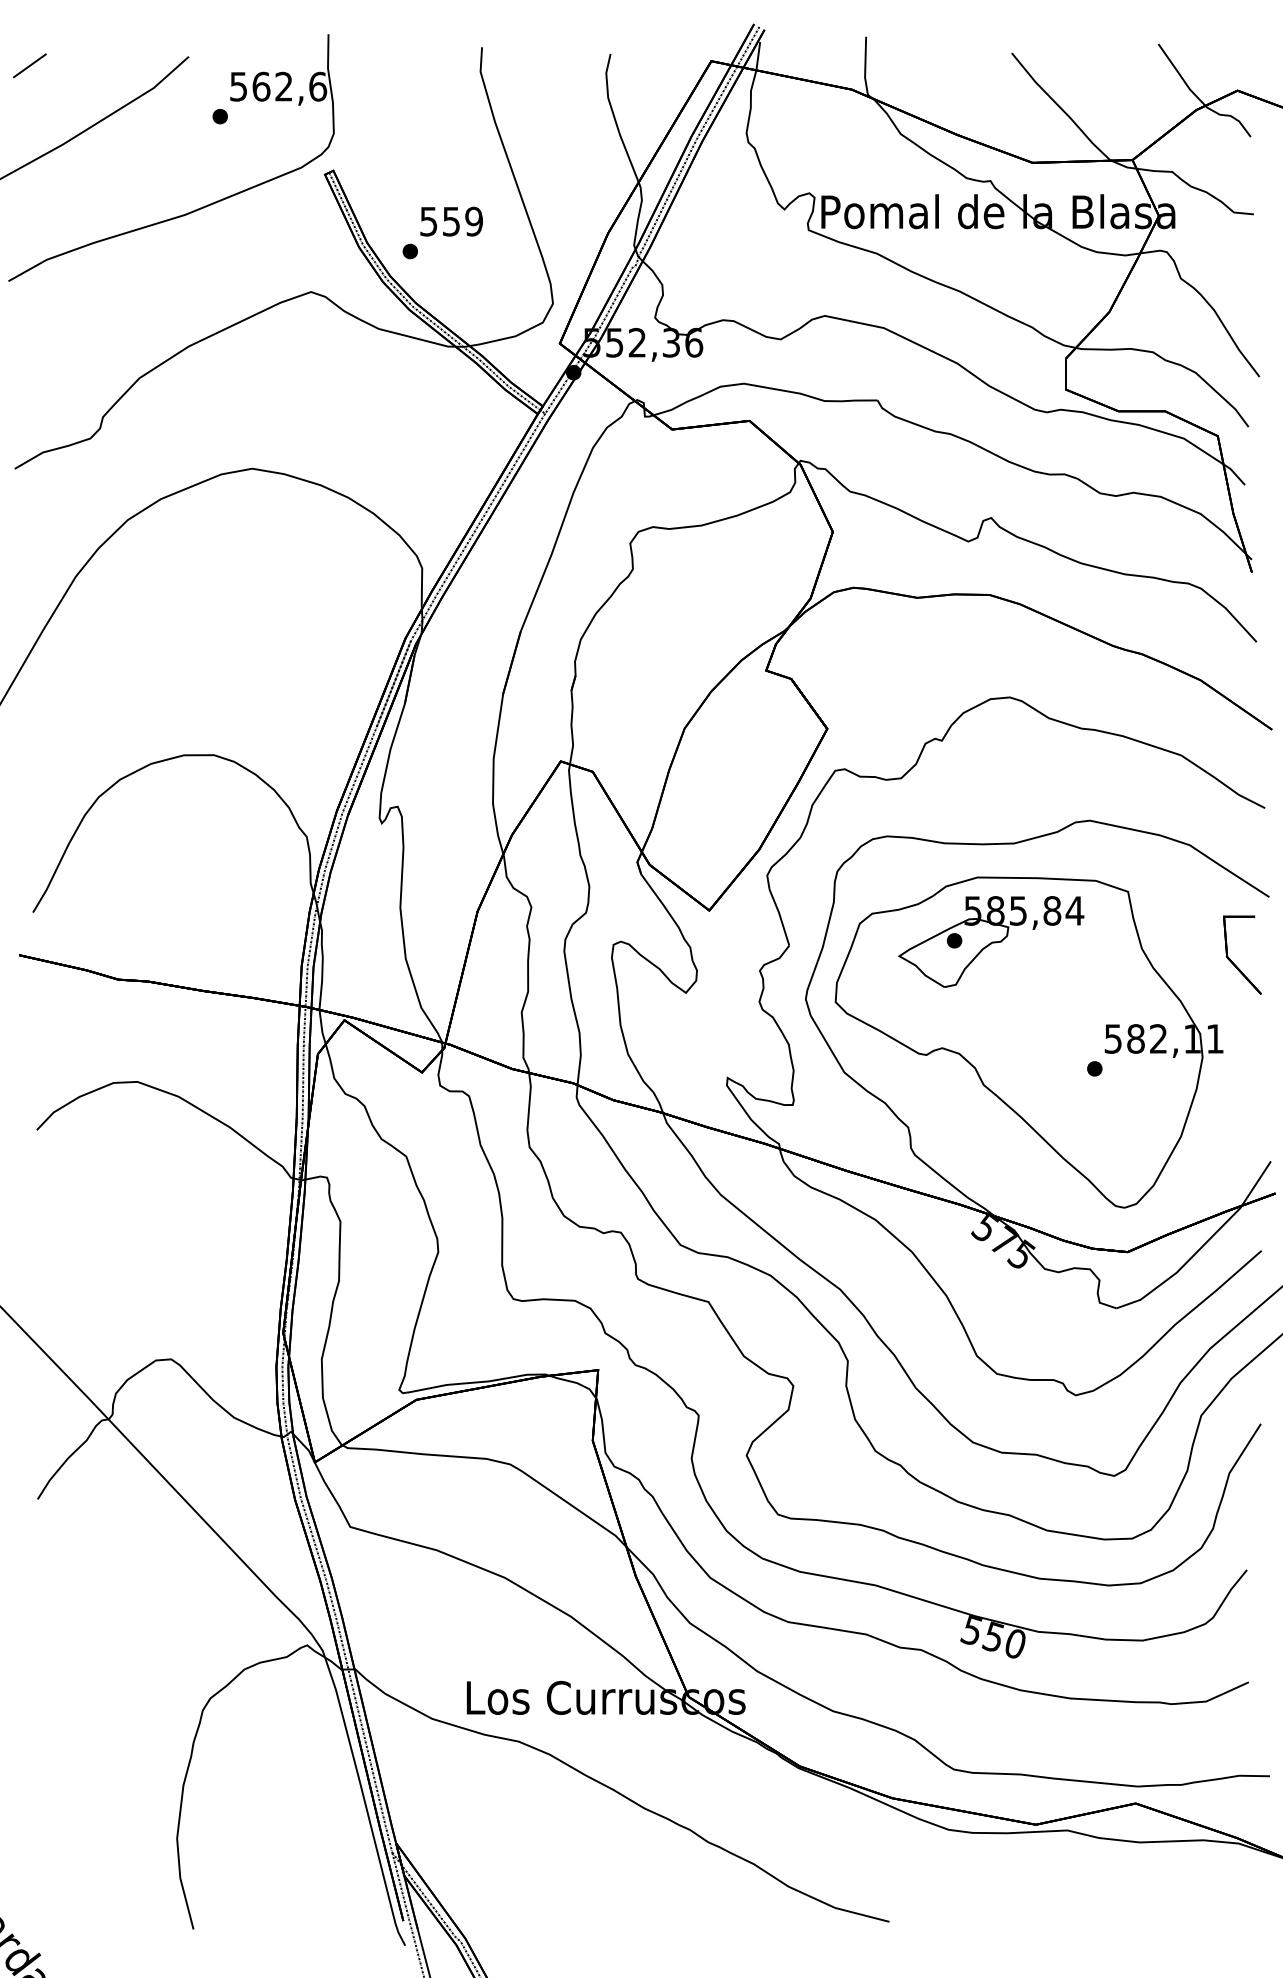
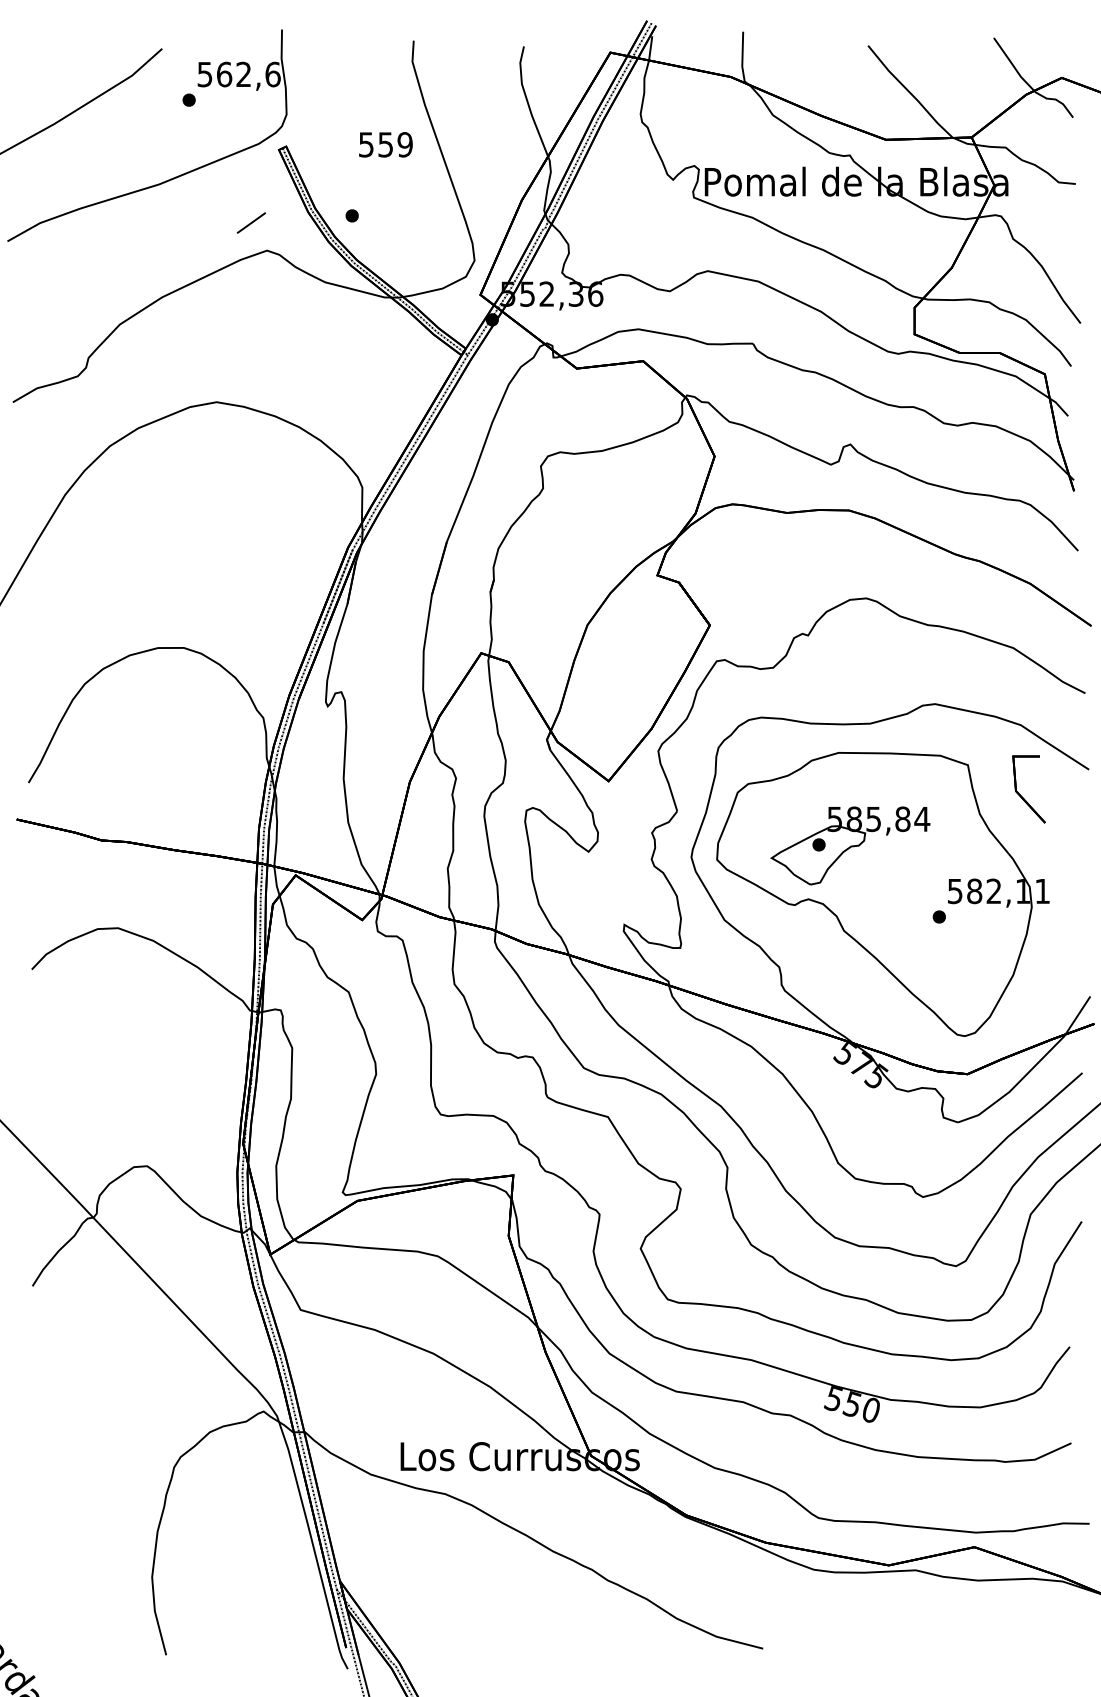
line: (29, 65) -> (251, 222), moved
text: (451, 221) -> (385, 144), moved
part: (991, 941) -> (850, 845), moved
part: (1233, 962) -> (1021, 795), moved

